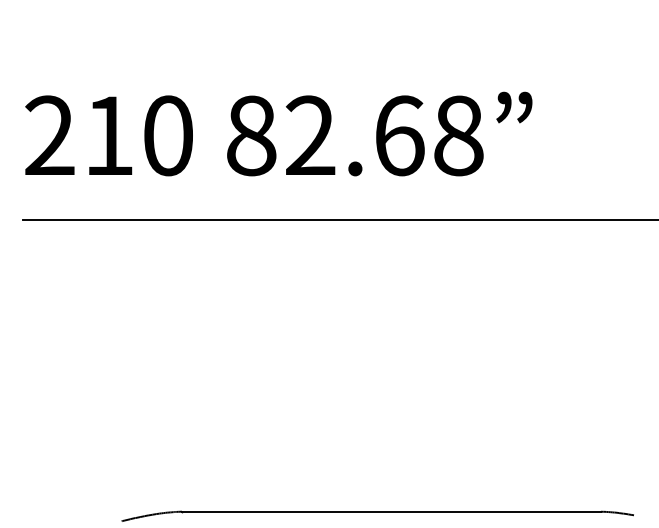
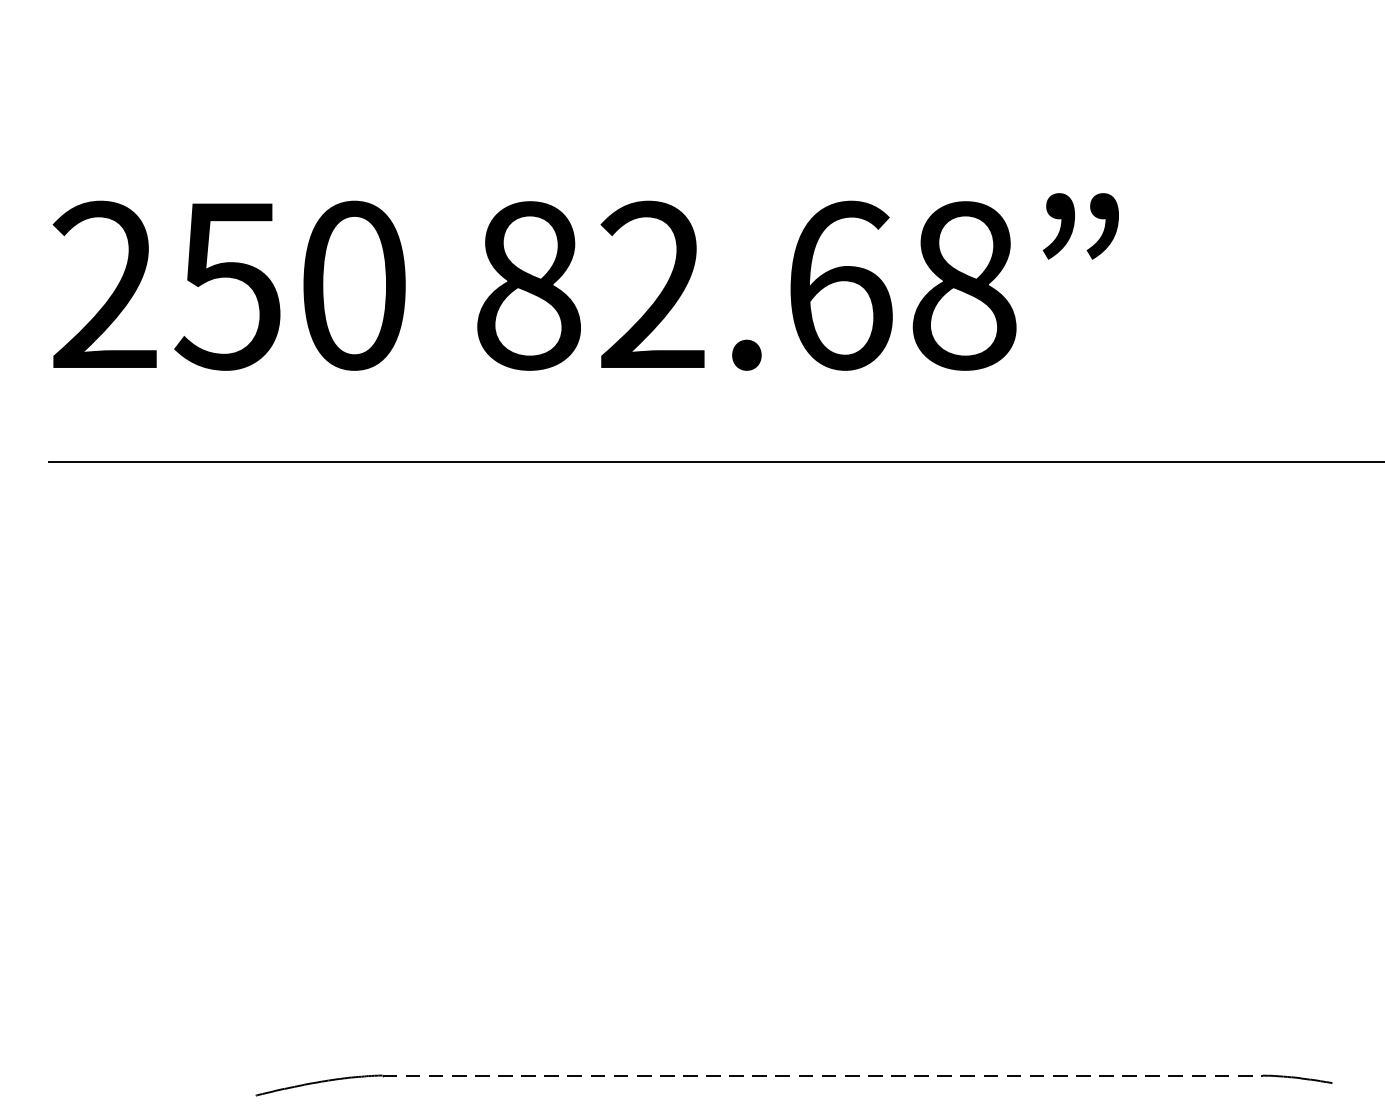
text: (108, 136) -> (228, 287), 210 -> 250
line: (391, 511) -> (822, 1075), solid -> dashed

